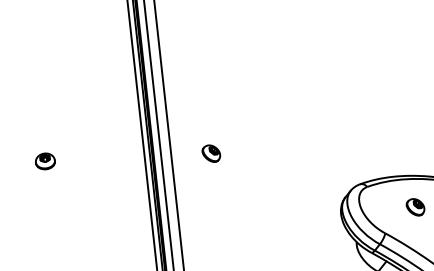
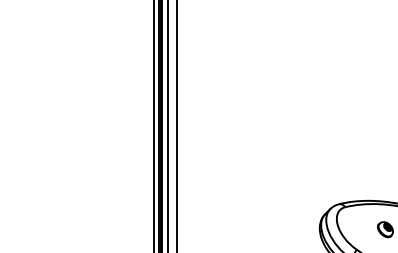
part: (211, 152) -> (212, 162), removed
part: (45, 160) -> (66, 153), removed

